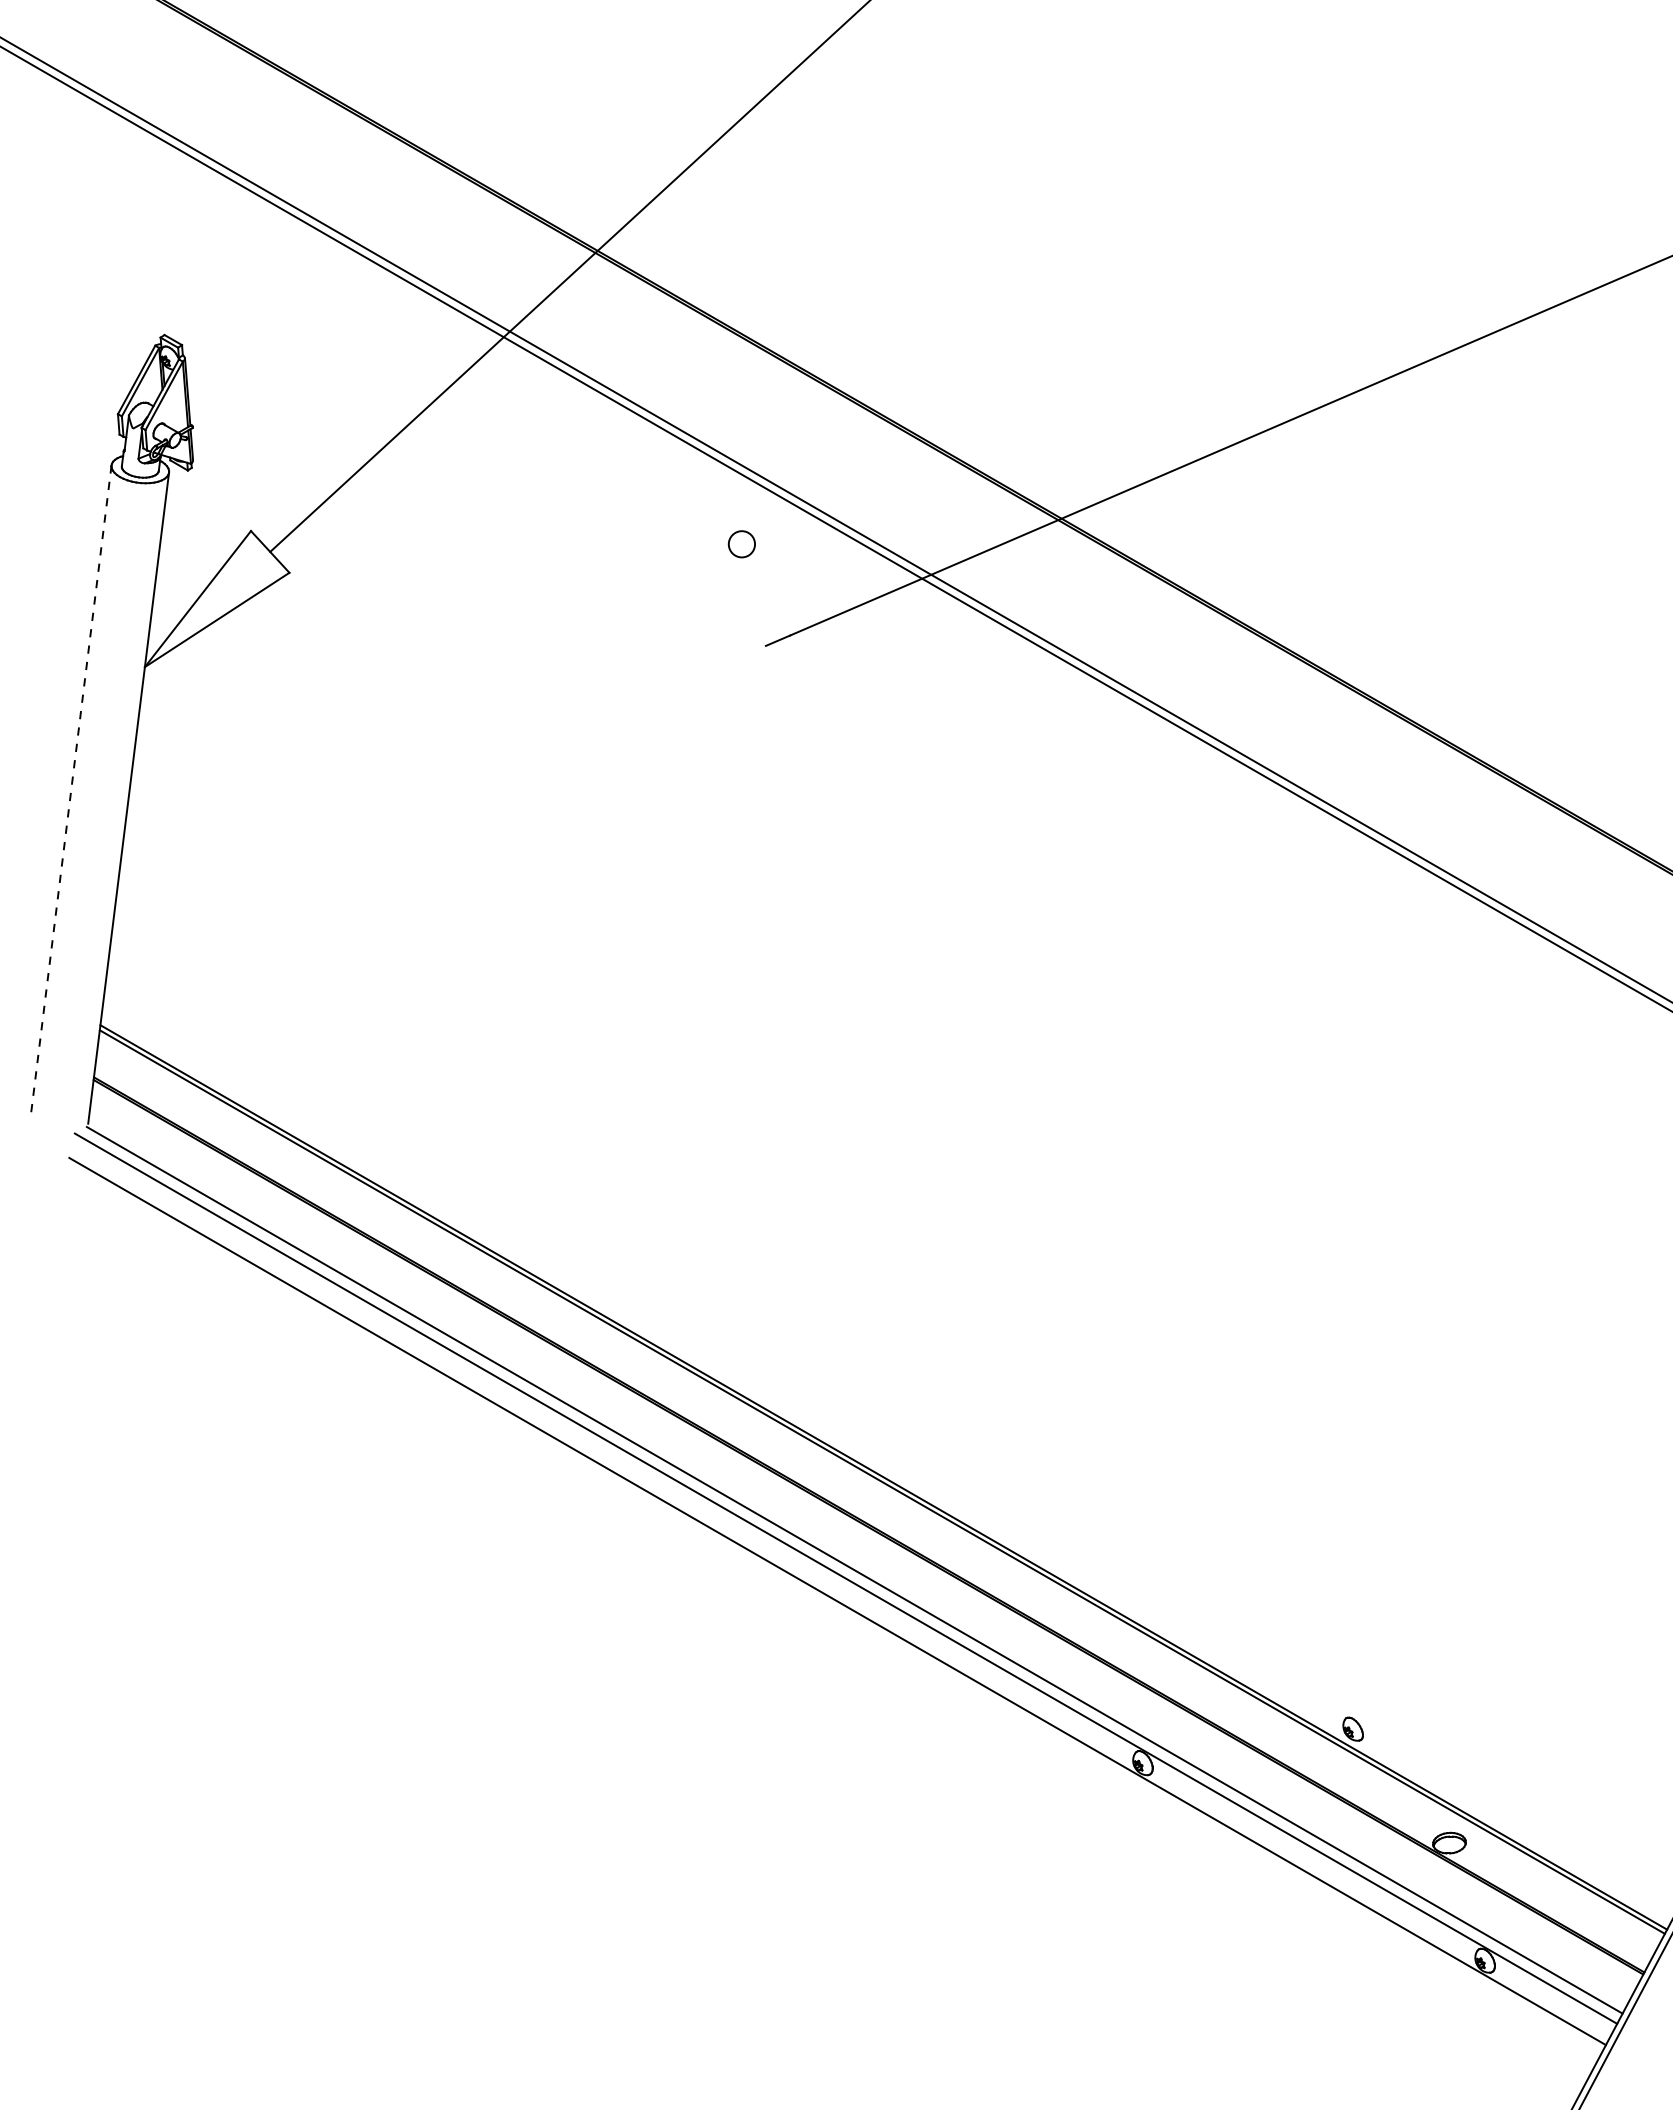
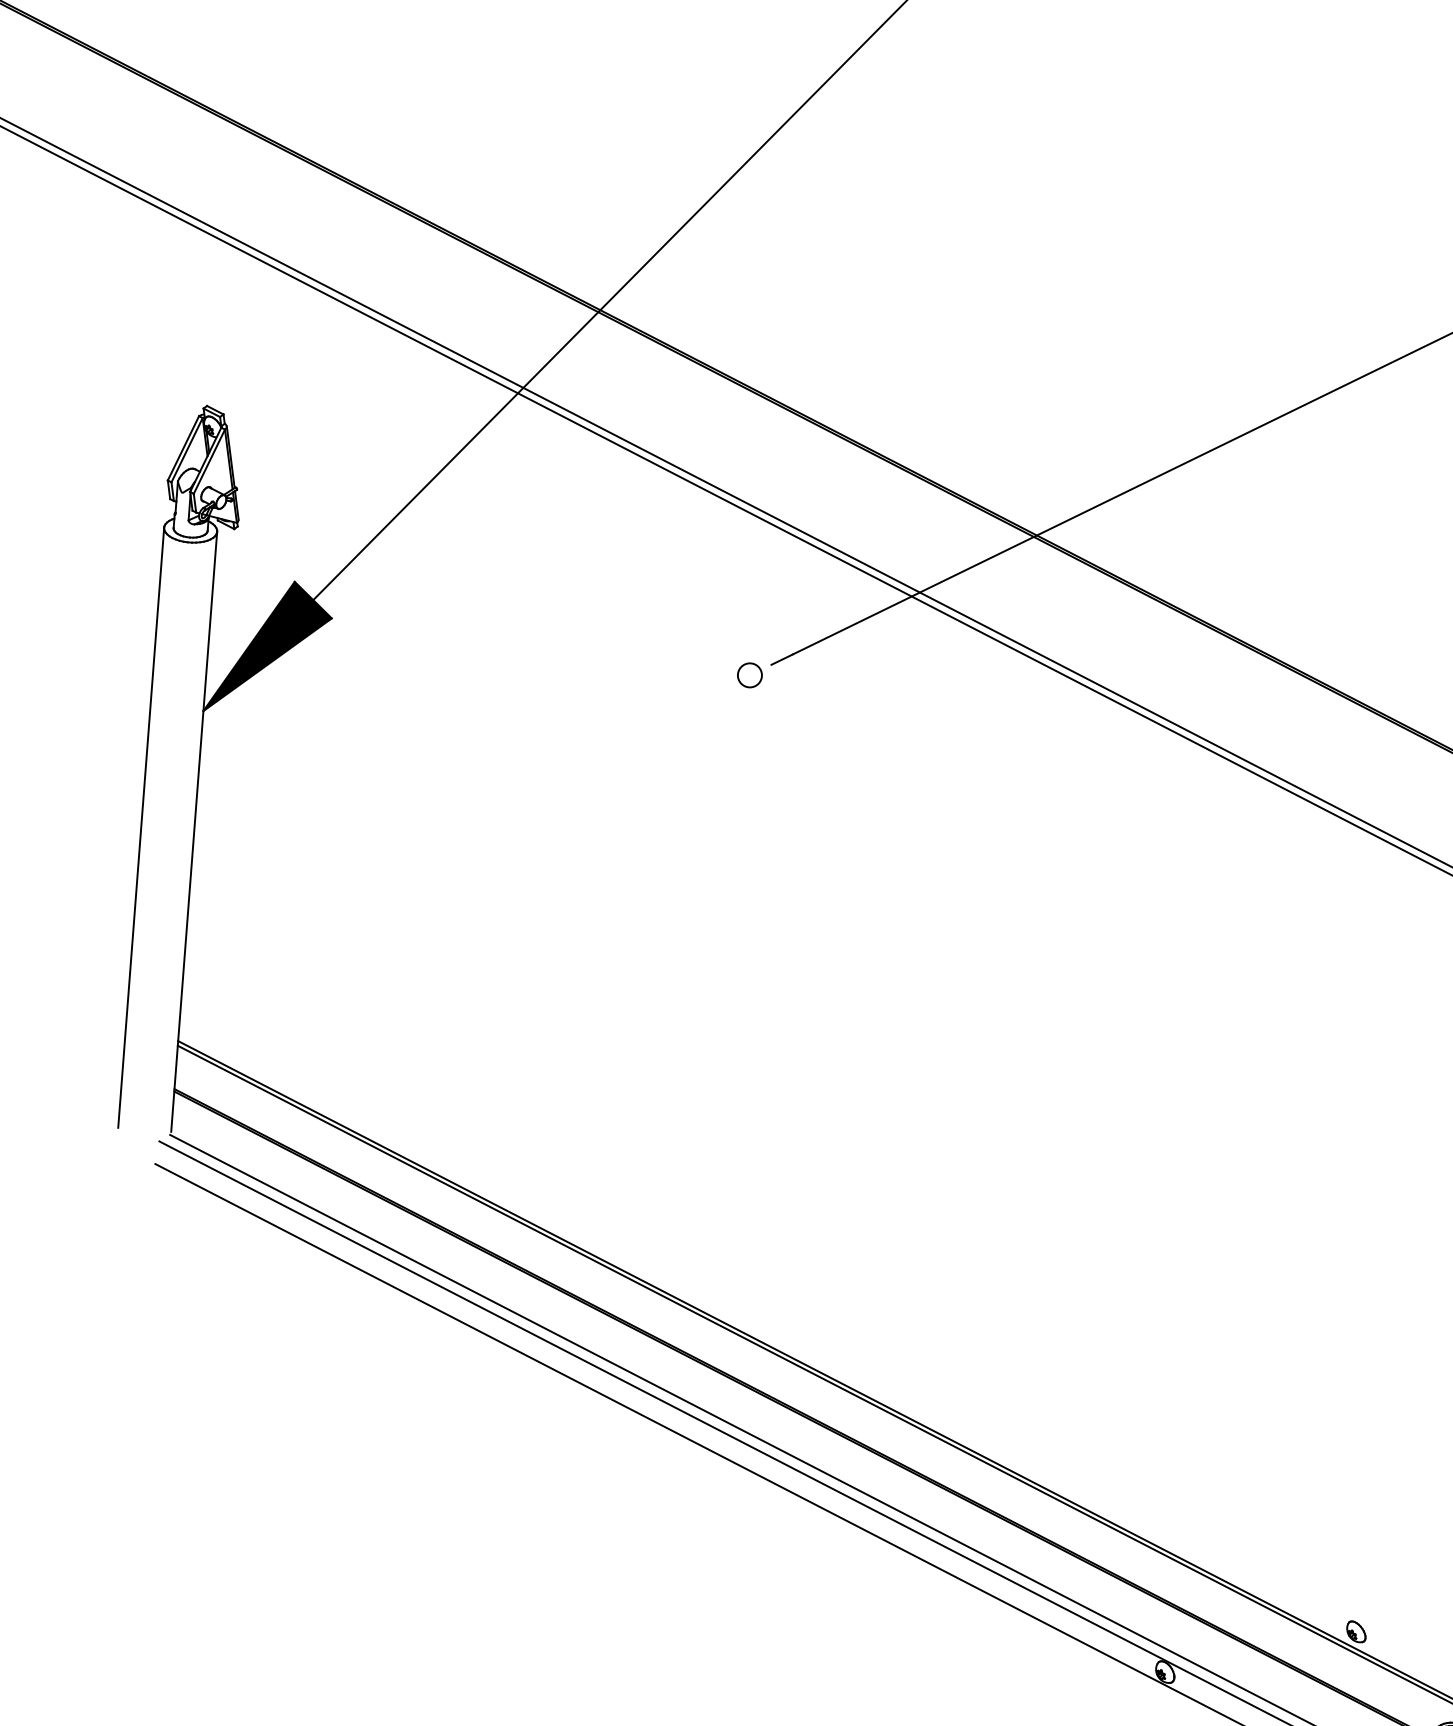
circle: (741, 544) -> (749, 675), moved
fill: (216, 599) -> (266, 646), added
line: (71, 791) -> (141, 828), dashed -> solid

